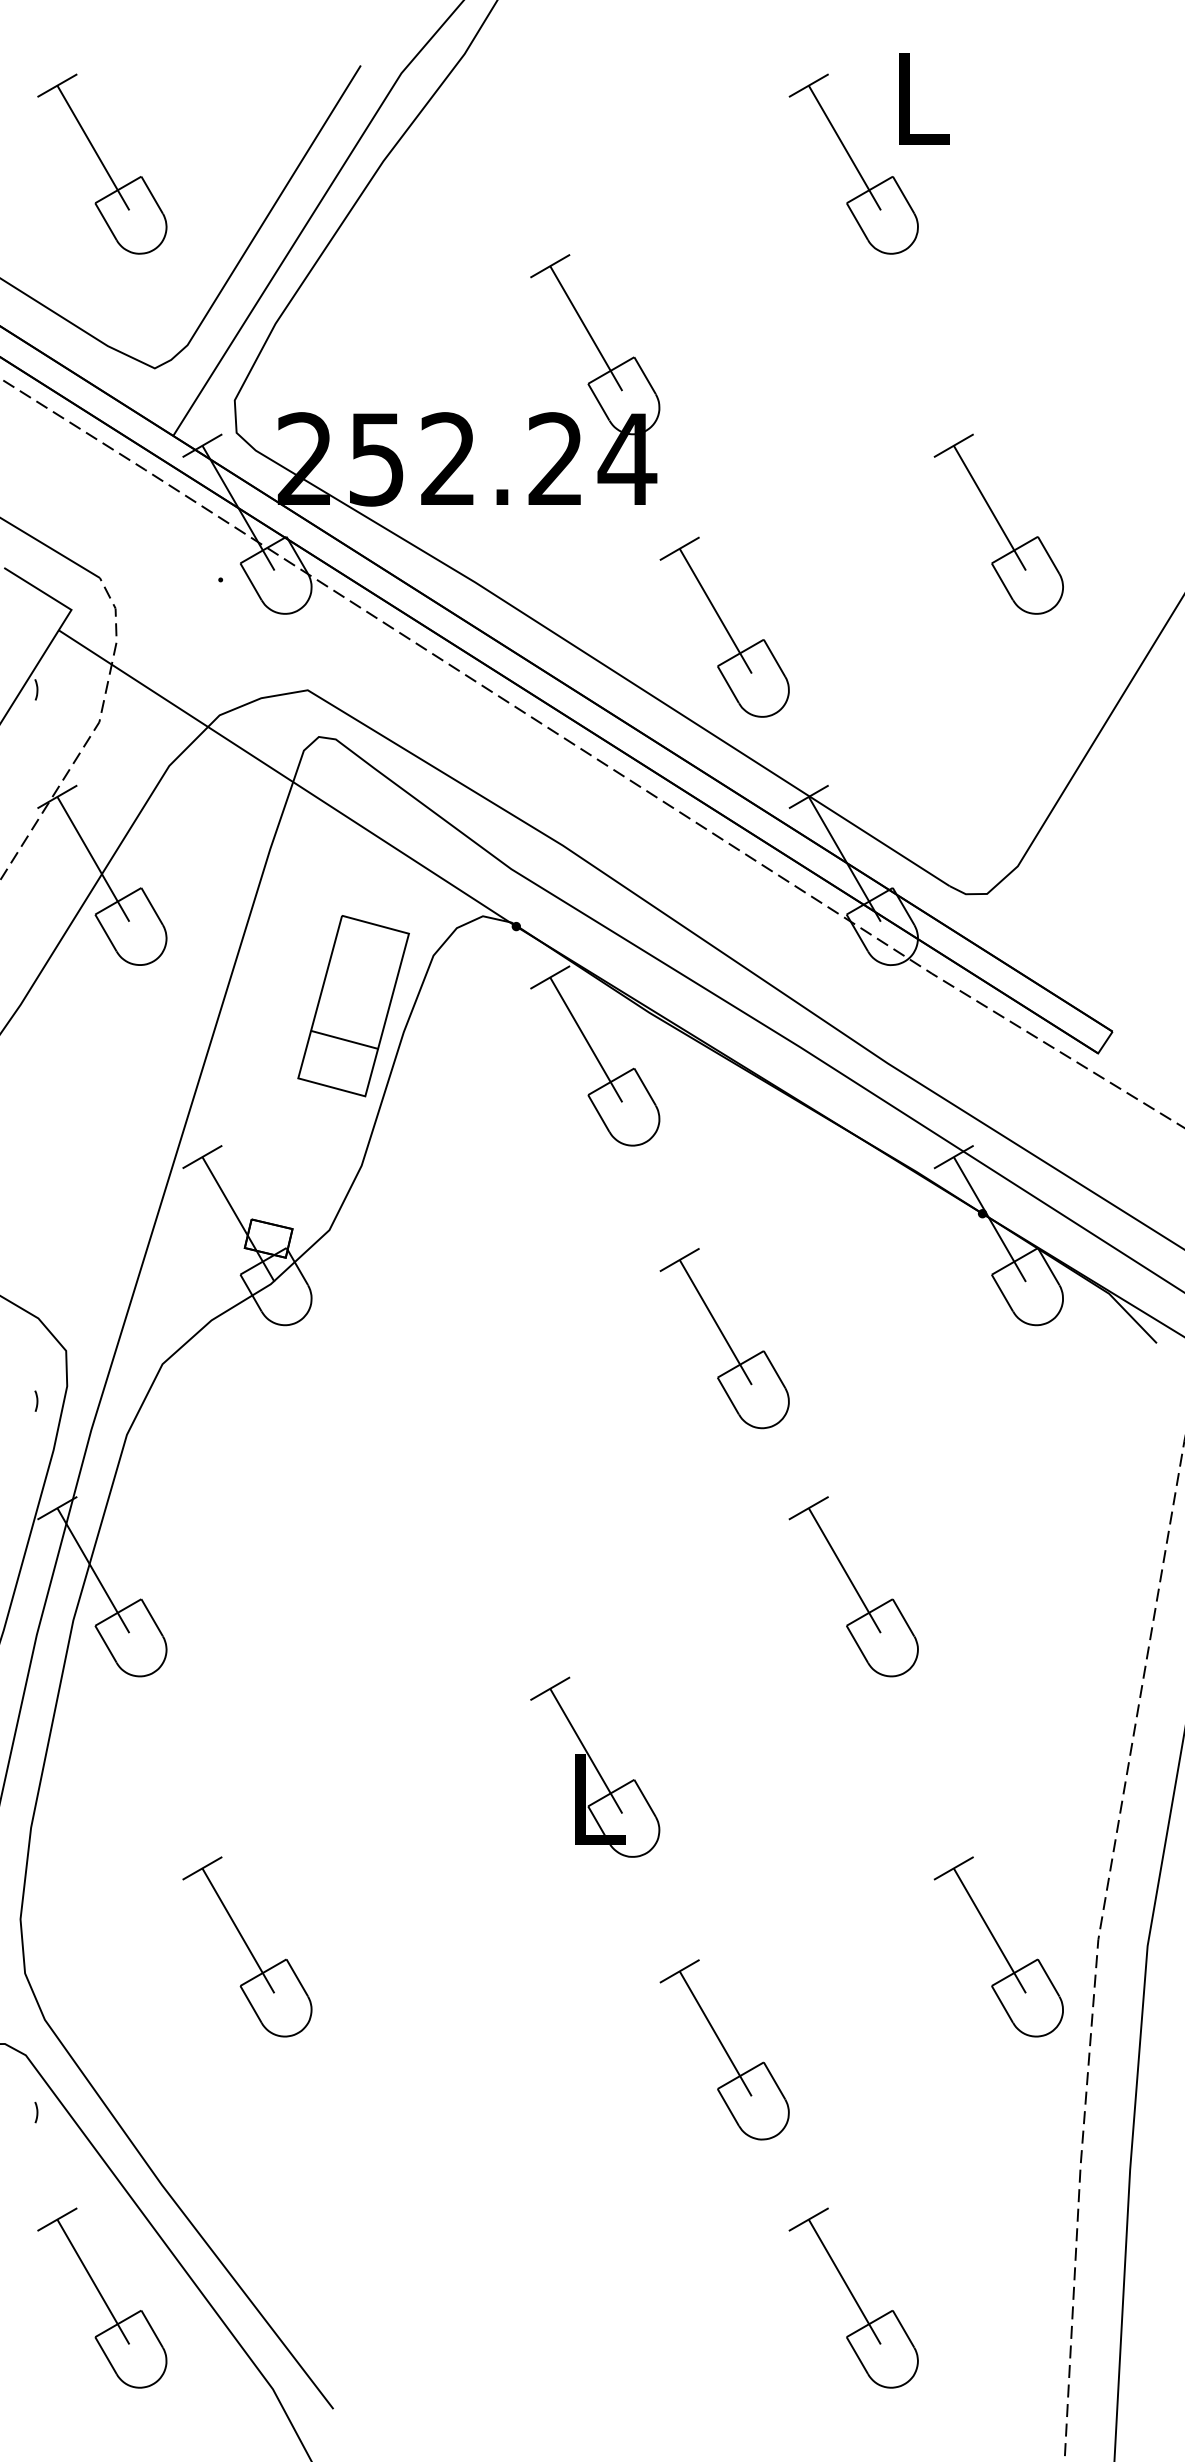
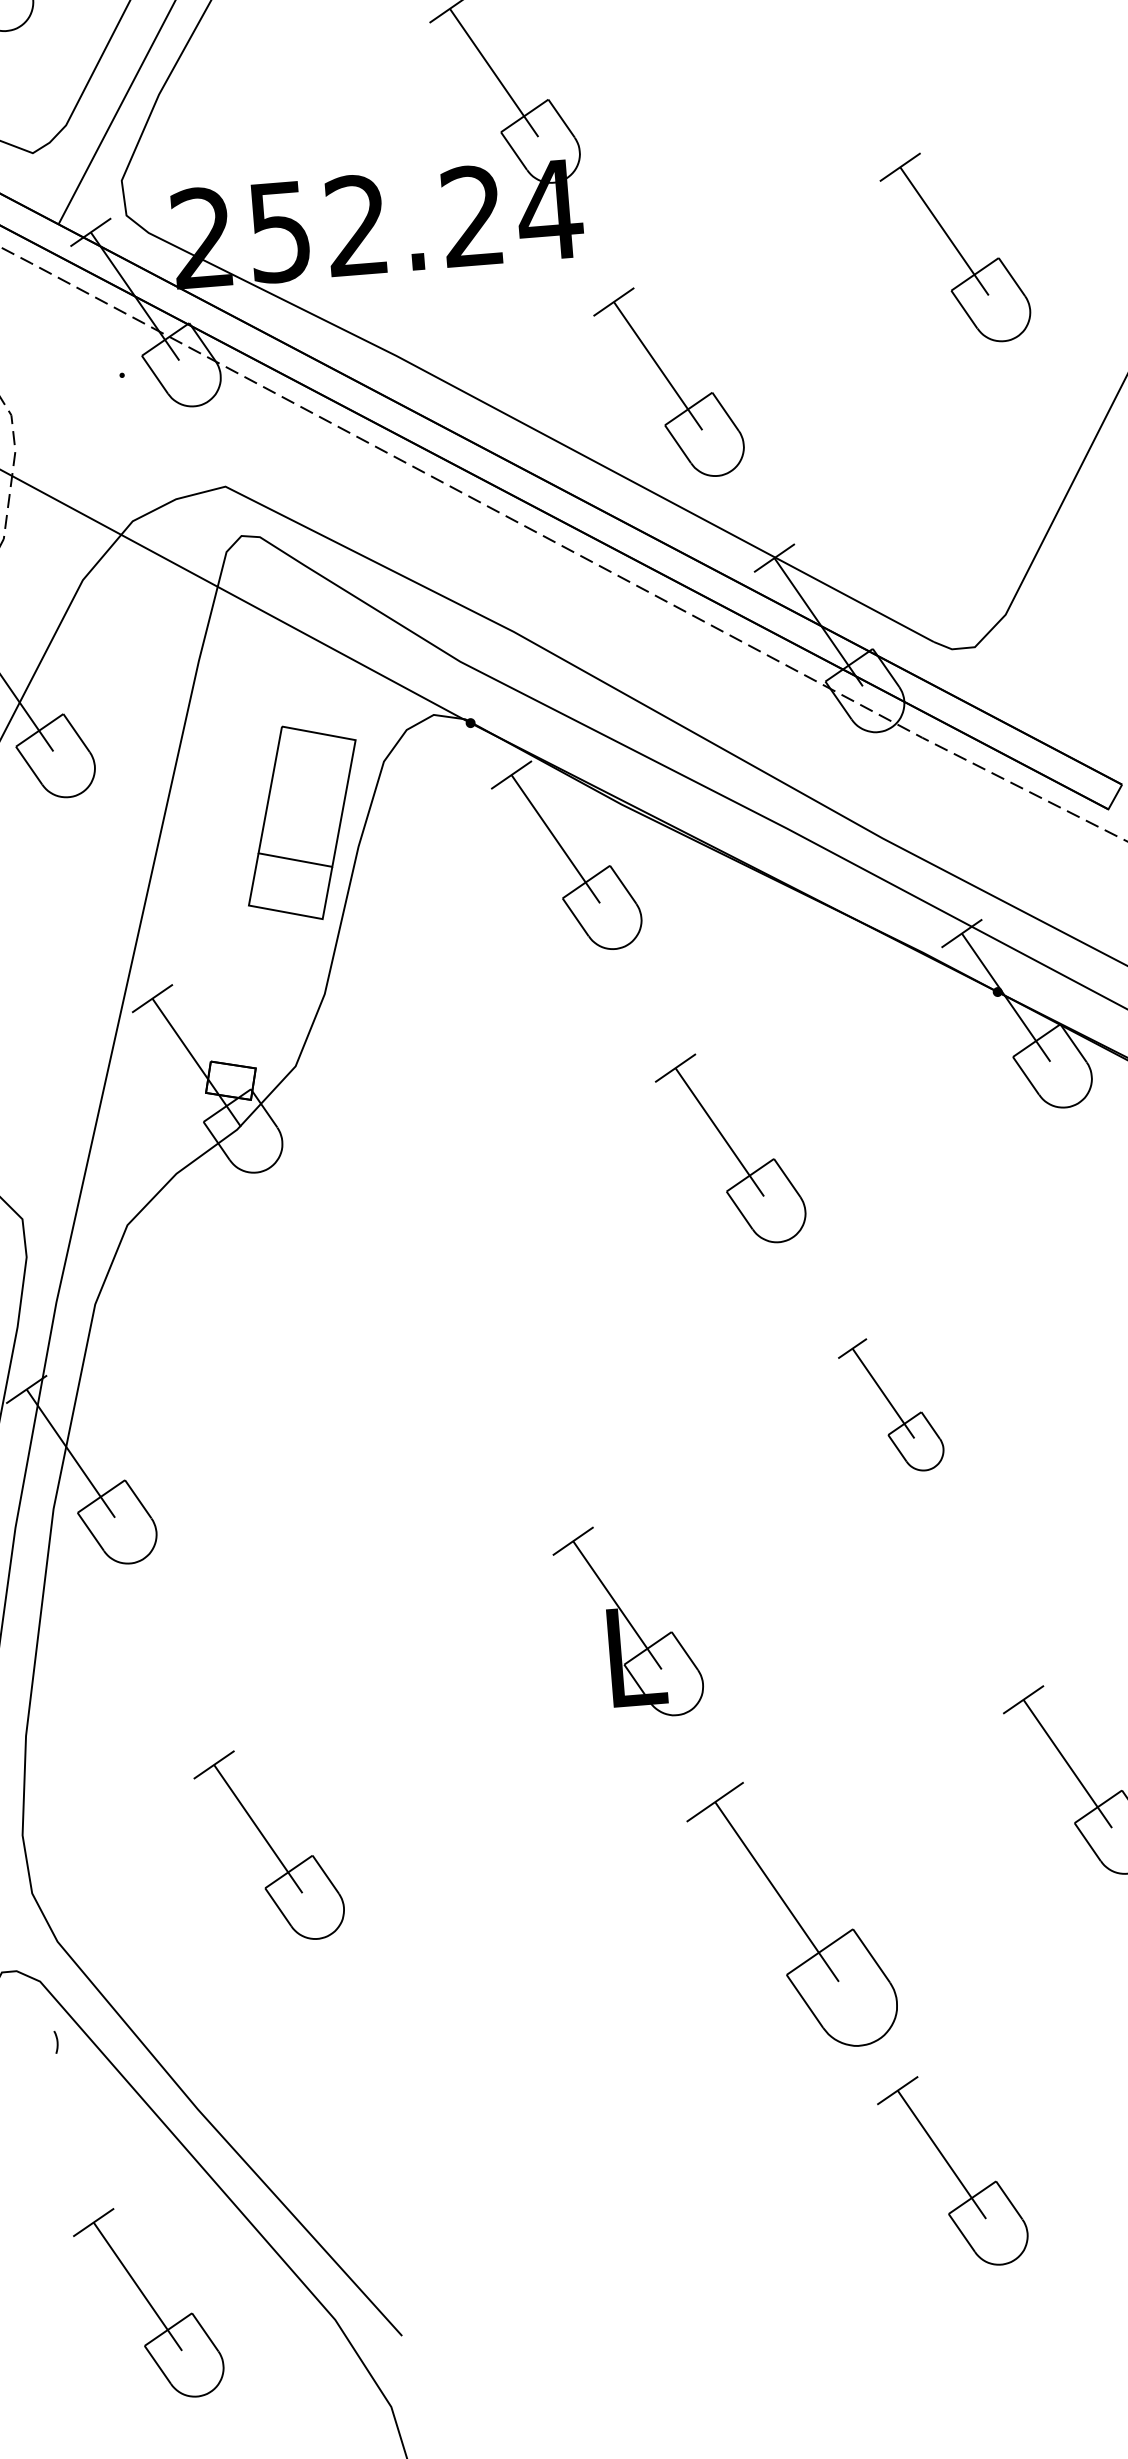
part: (853, 1586) -> (891, 1404), size x0.7
part: (724, 2049) -> (792, 1914), size x1.4
part: (102, 2297) -> (149, 2302), moved

